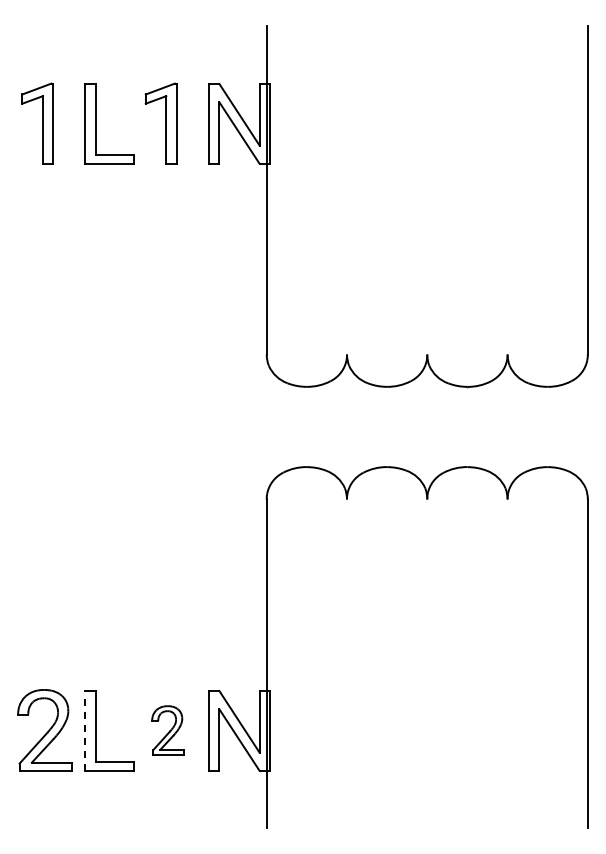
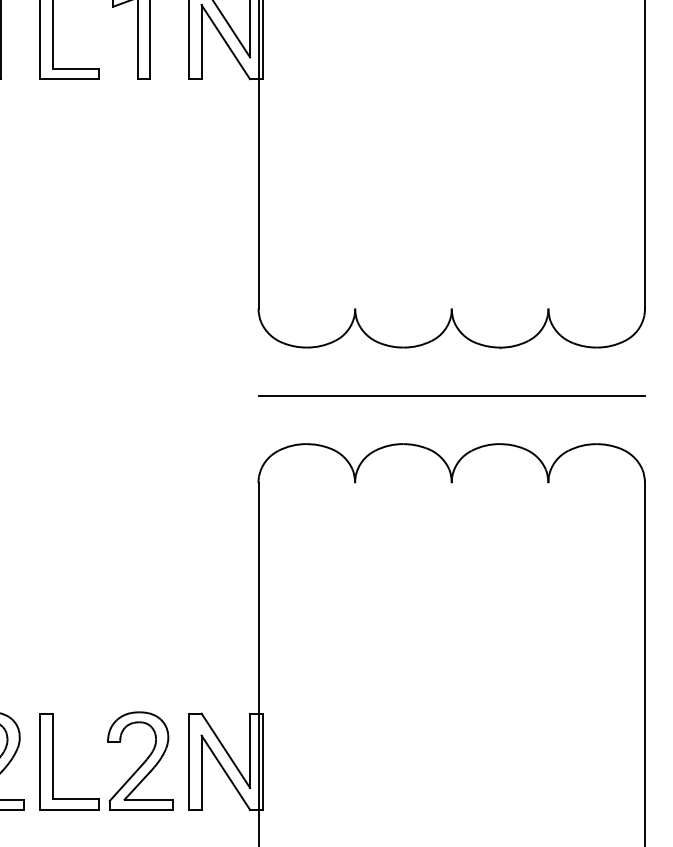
line: (426, 426) -> (450, 395), added
line: (85, 730) -> (40, 761), dashed -> solid
part: (167, 730) -> (139, 761), size x1.67

